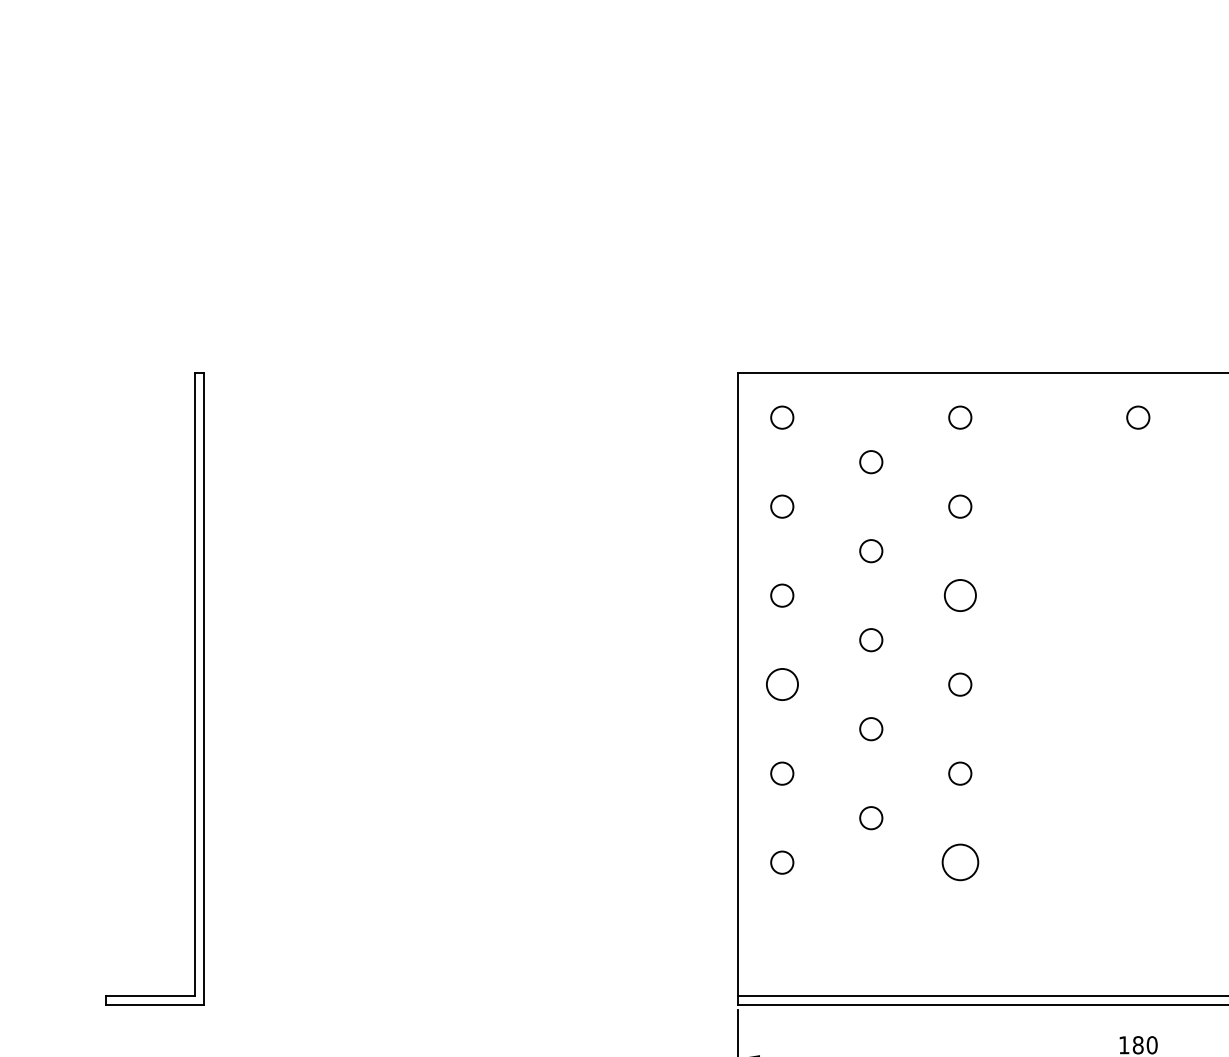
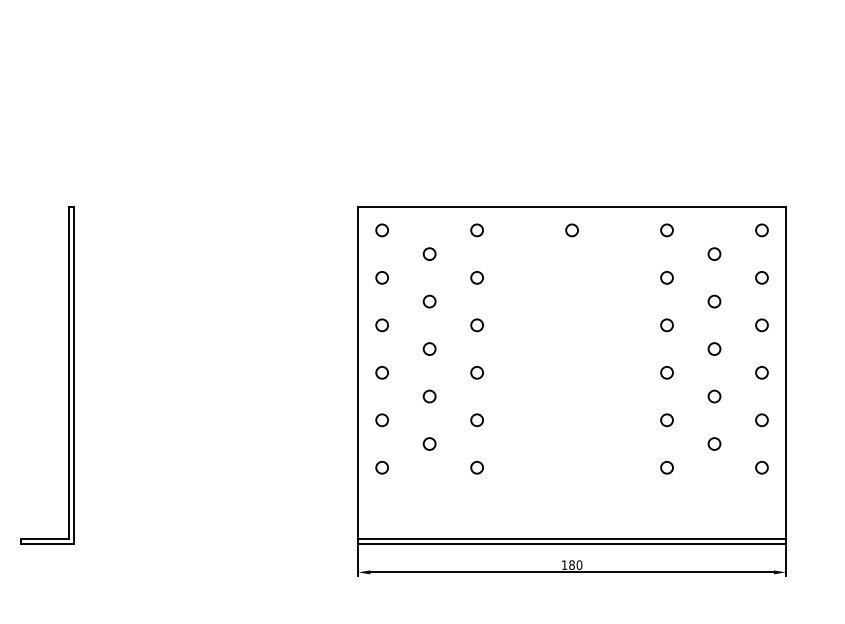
circle: (959, 595) -> (476, 325), size x0.71
circle: (780, 684) -> (381, 372), size x0.71
circle: (959, 862) -> (476, 467), size x0.62

